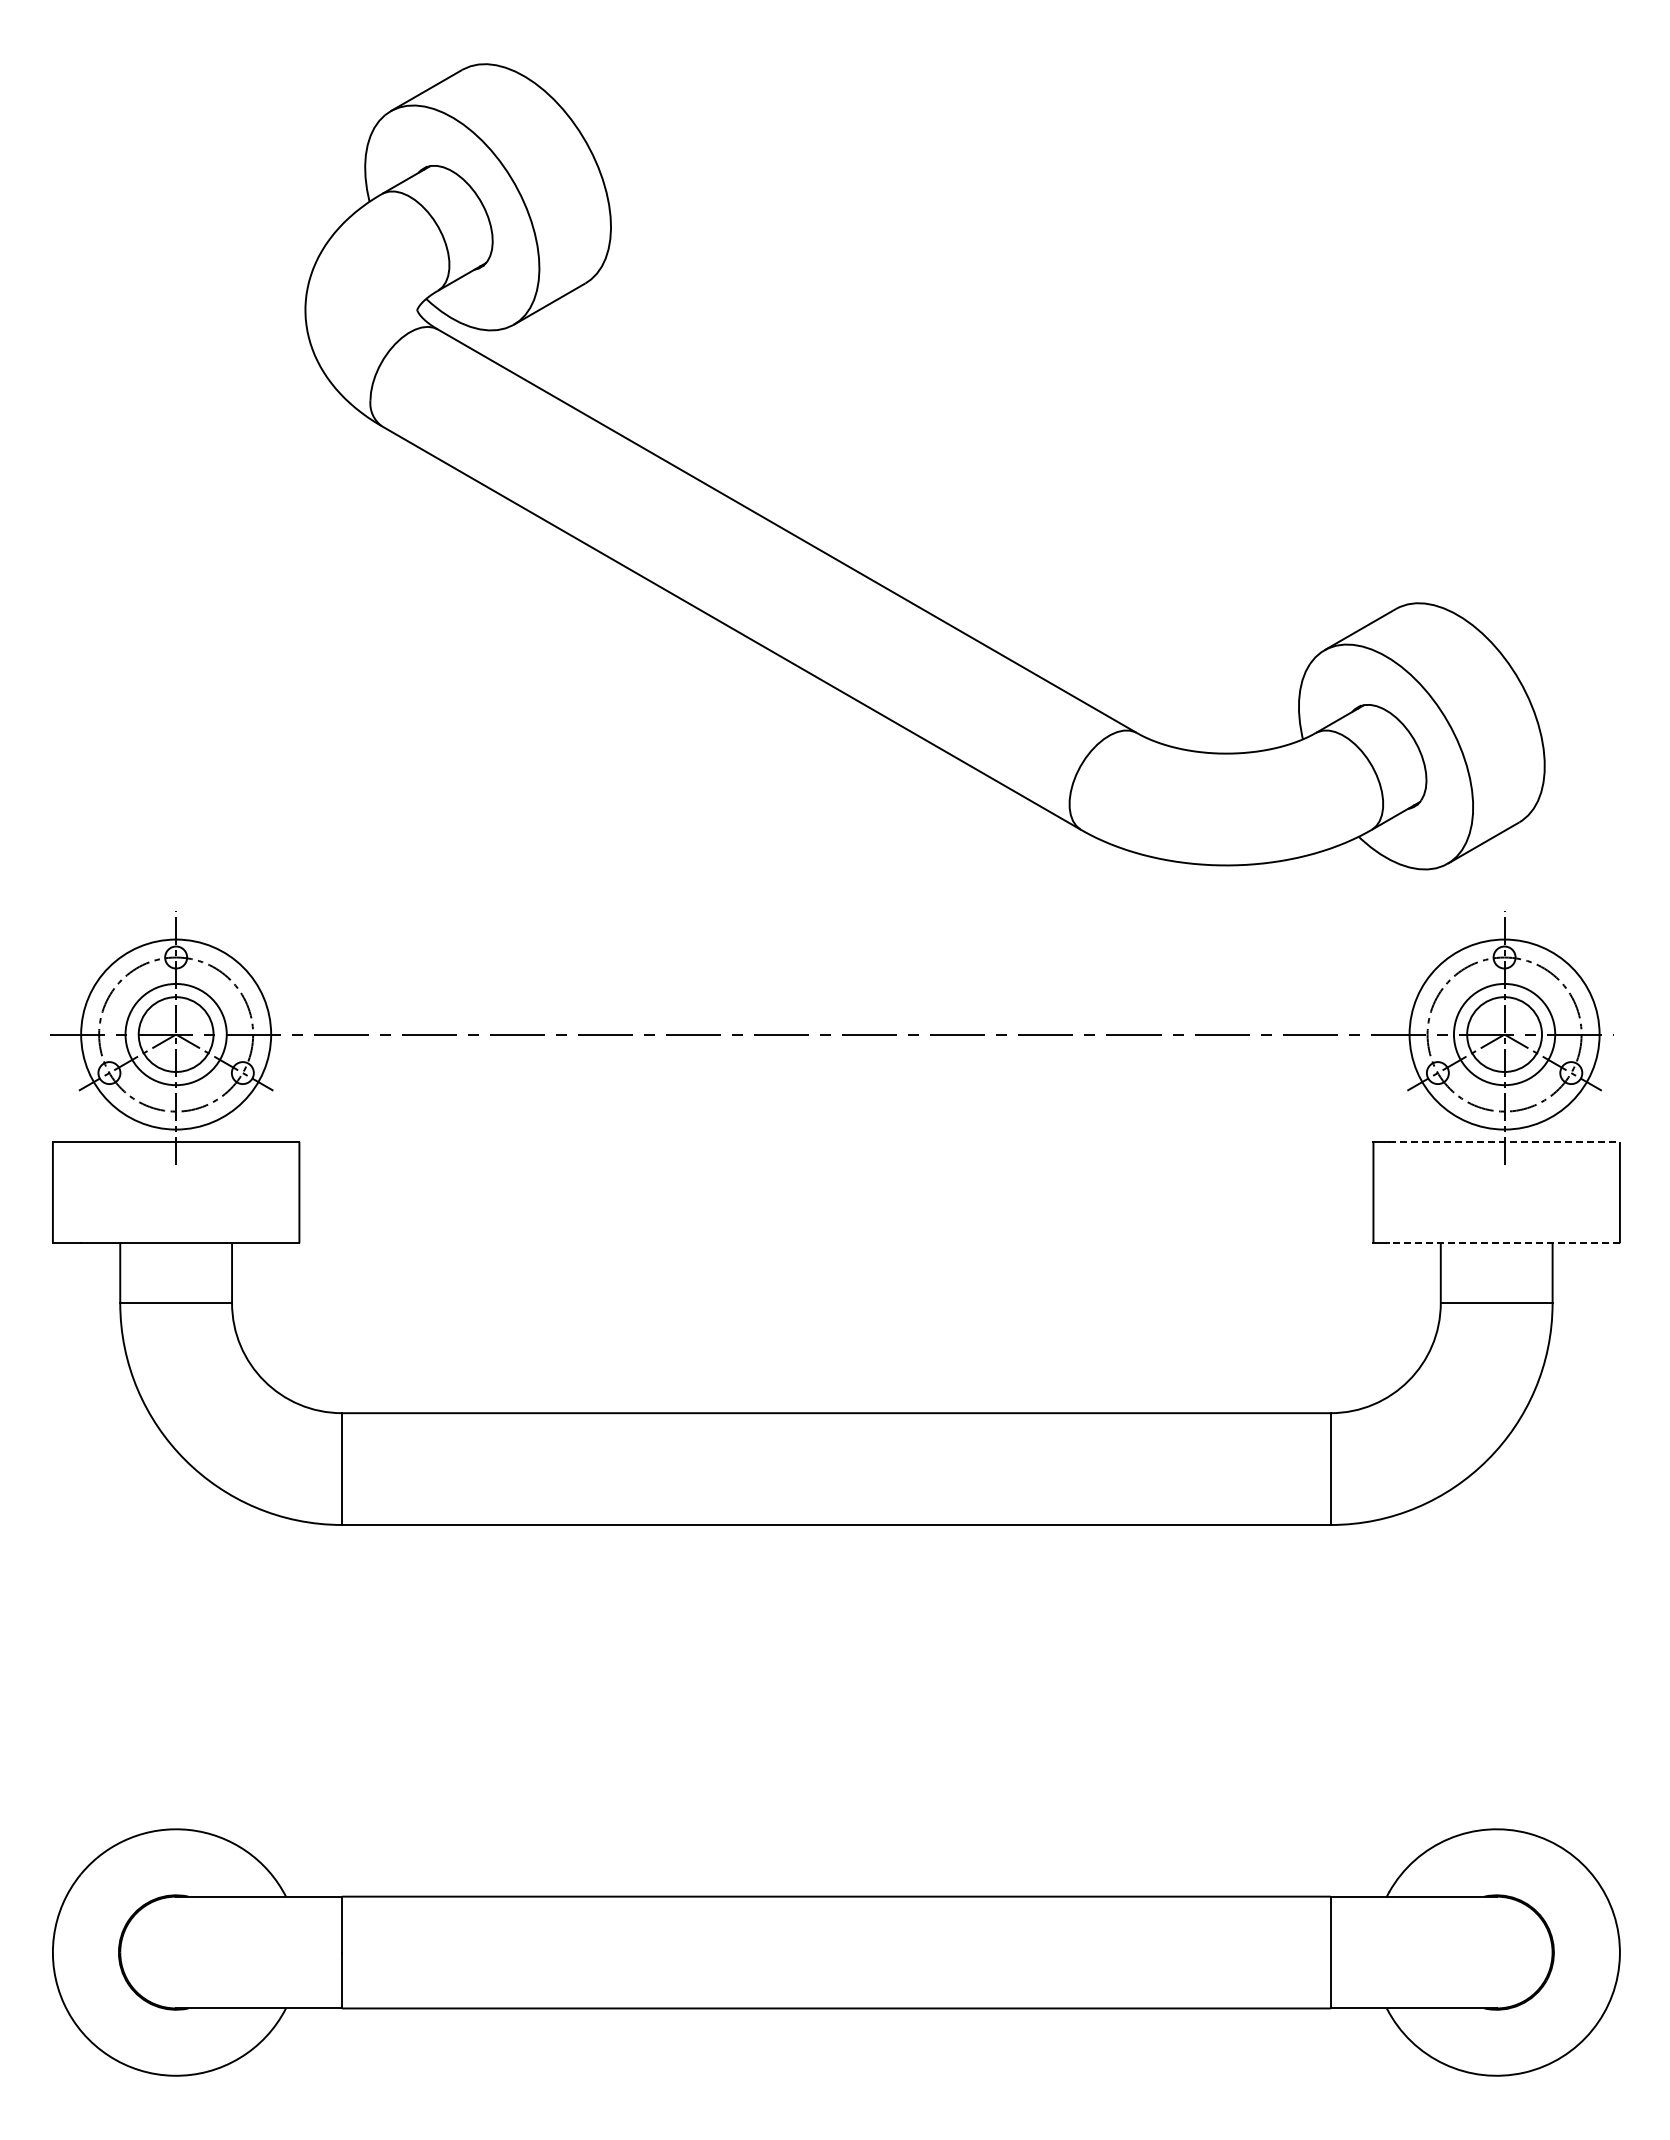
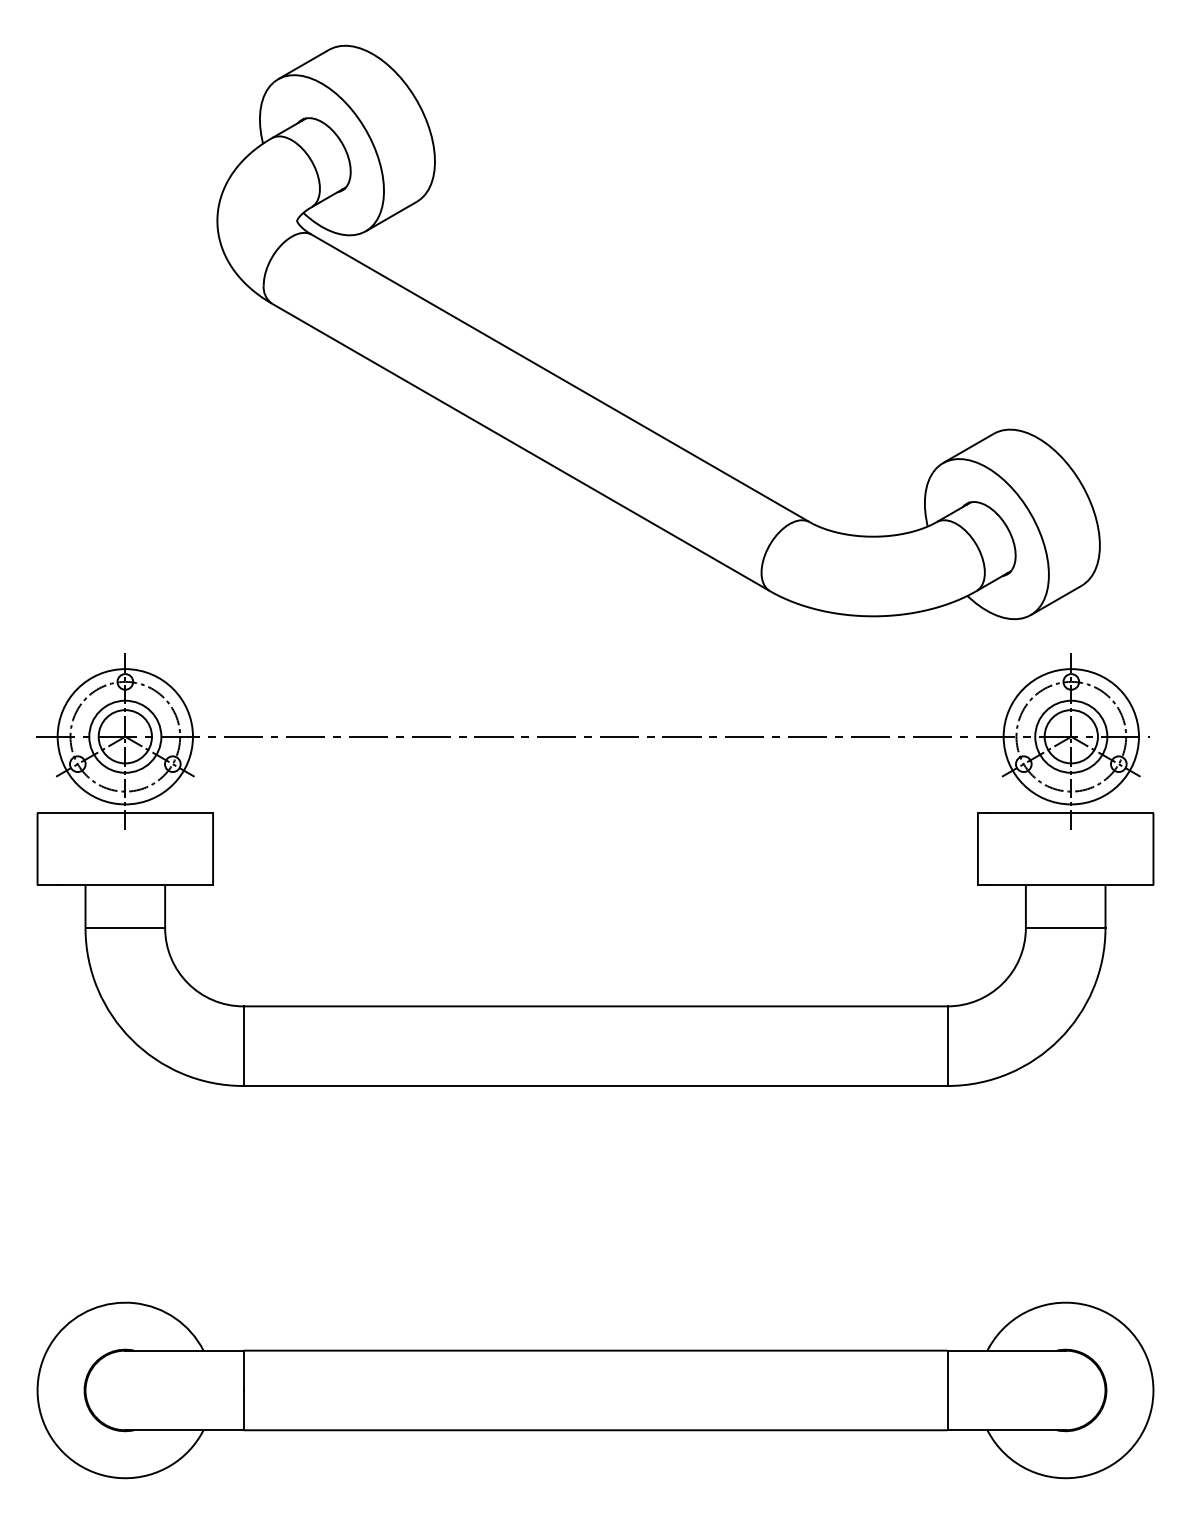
line: (1505, 1142) -> (1071, 813), dashed -> solid
line: (1504, 1243) -> (1071, 885), dashed -> solid

